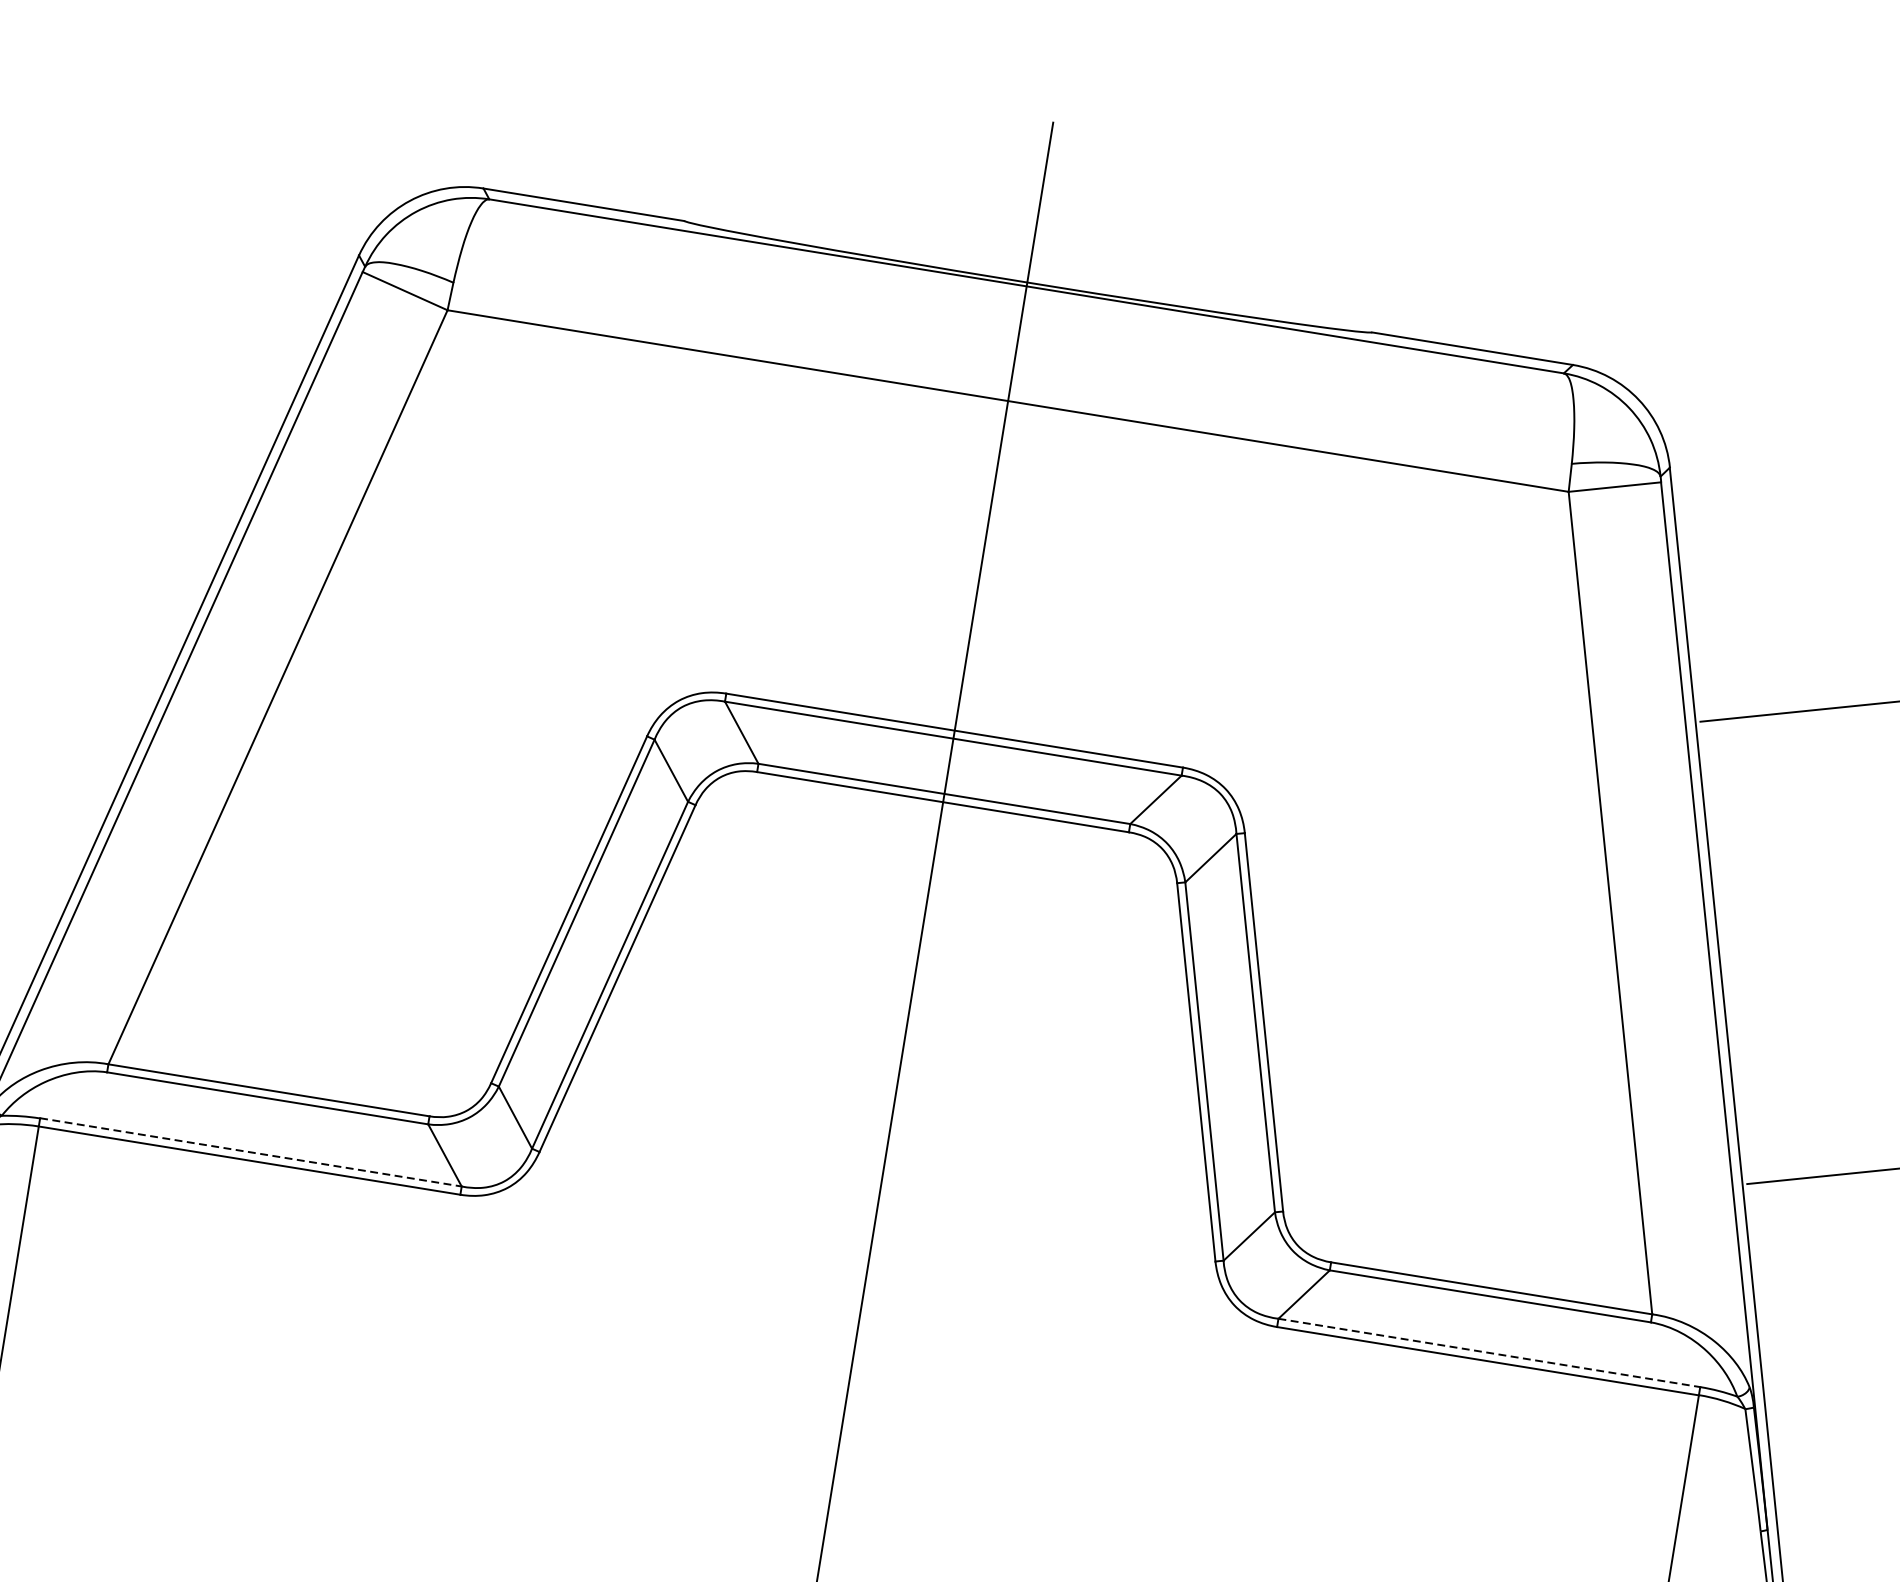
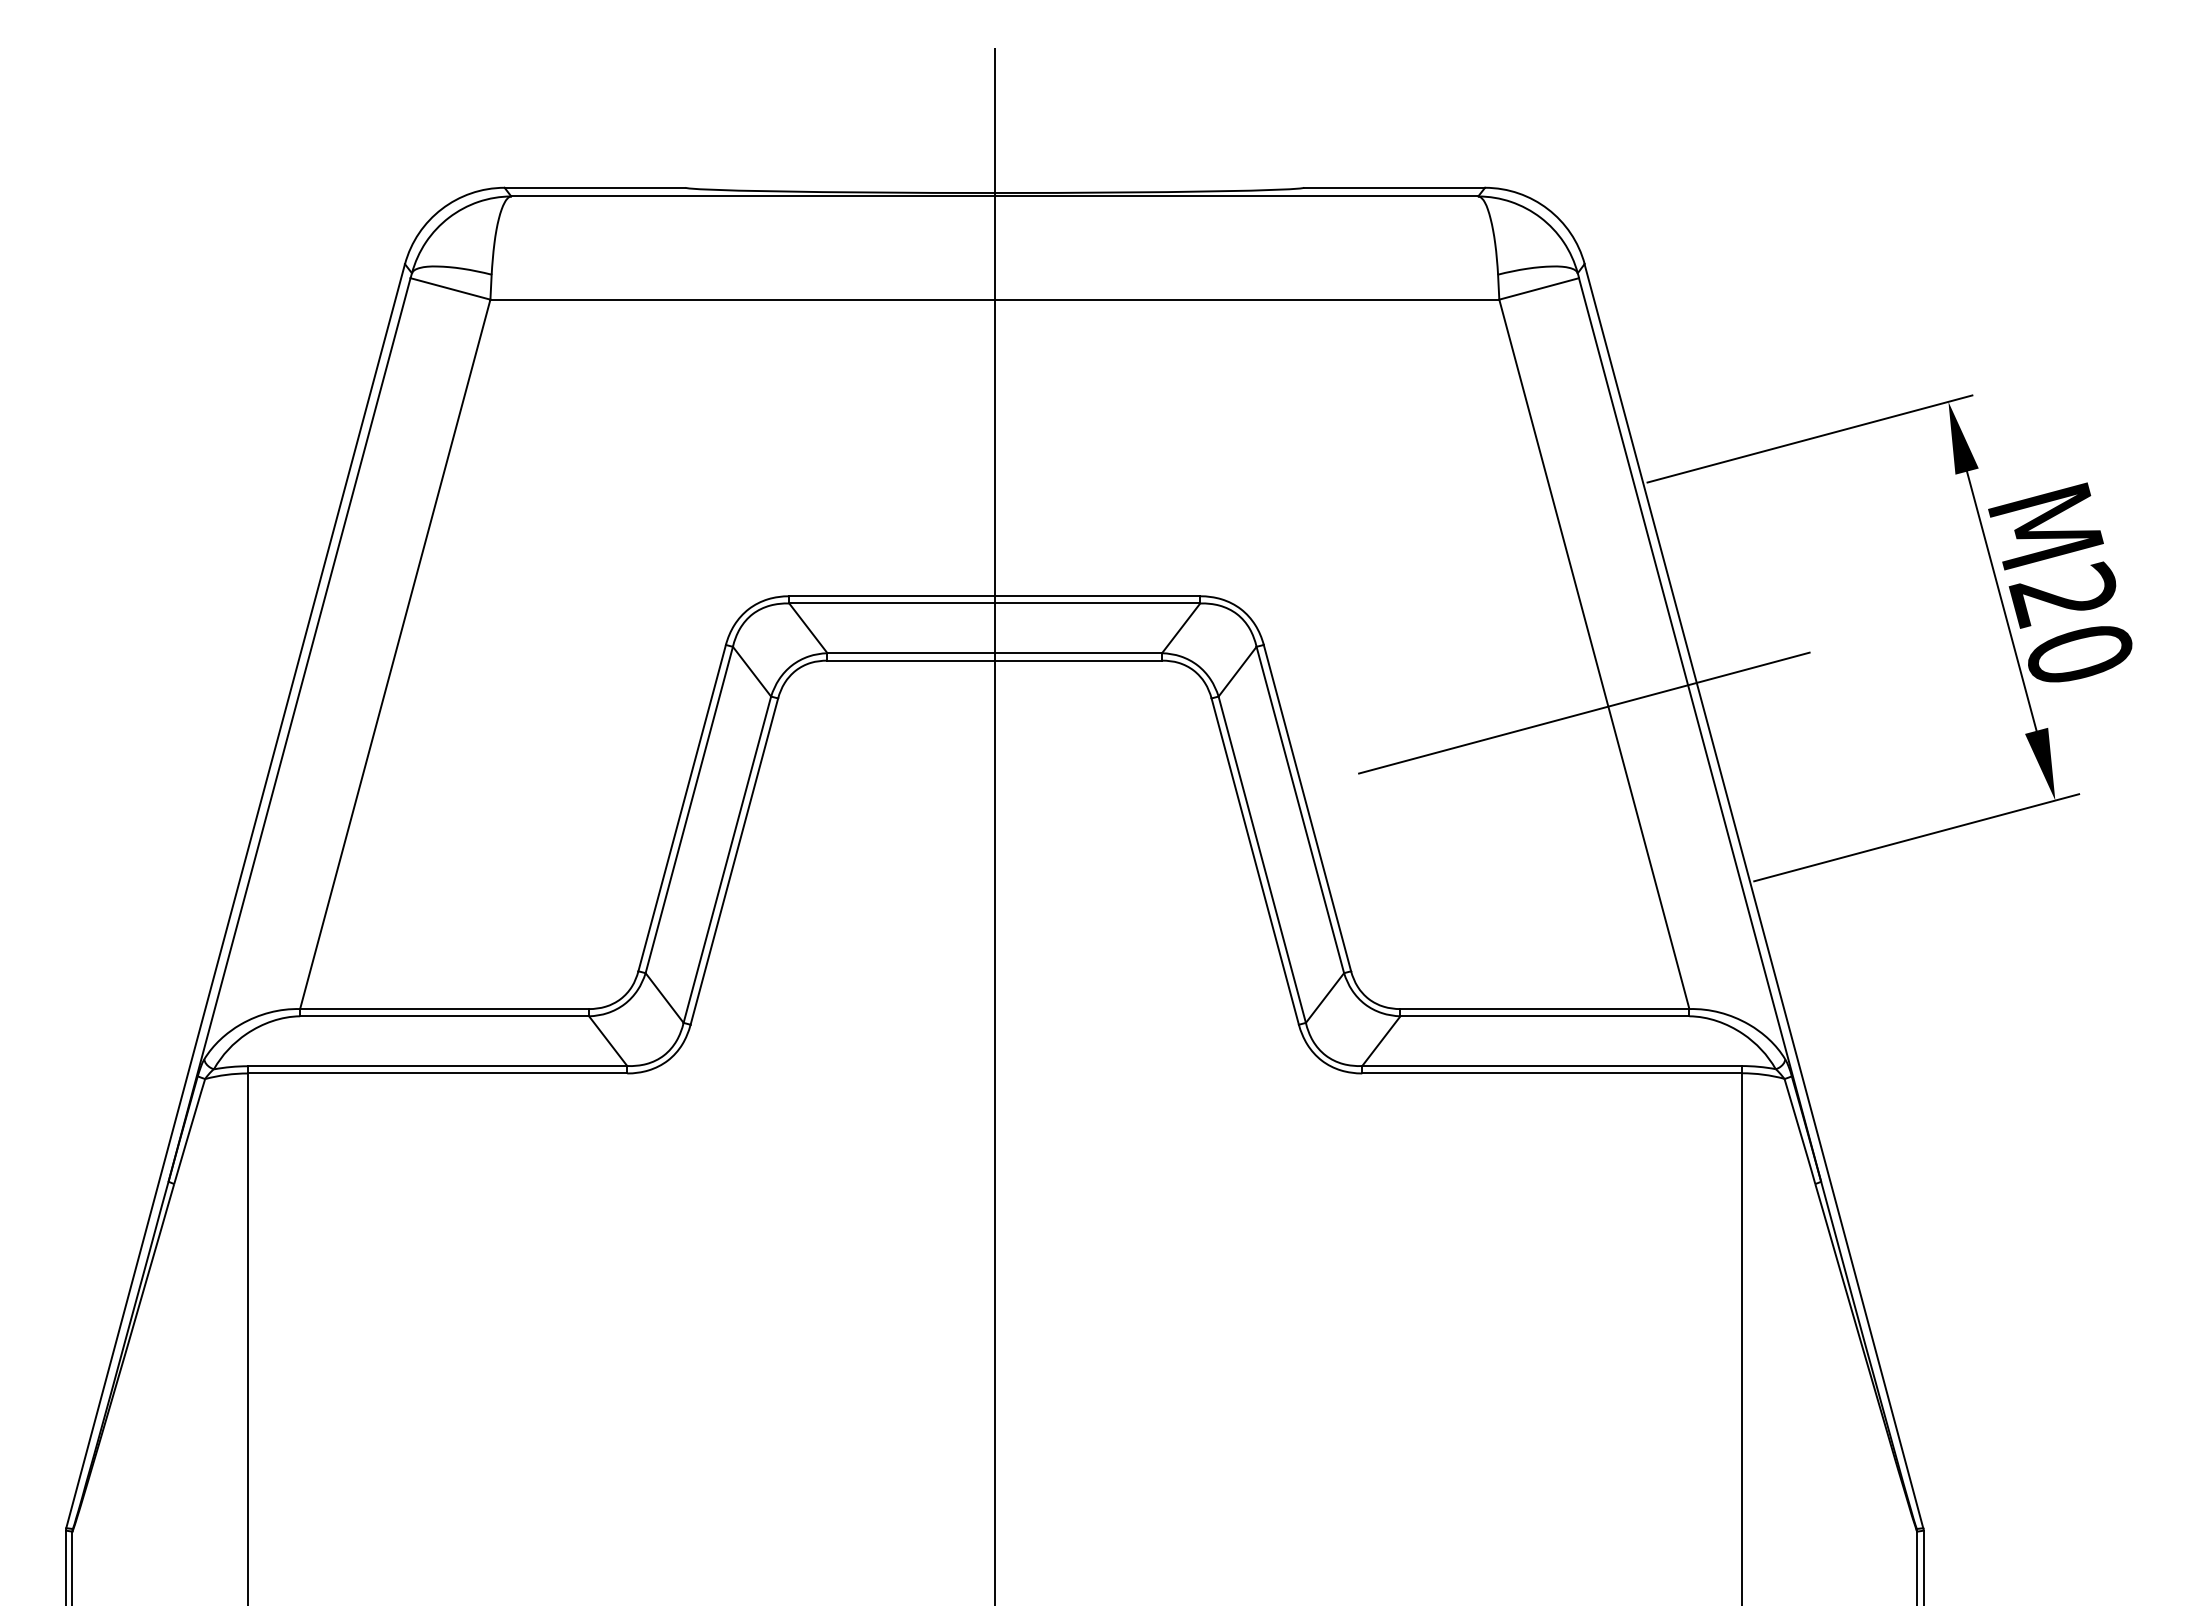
line: (1589, 965) -> (1584, 712), added
line: (250, 1152) -> (437, 1066), dashed -> solid
line: (1489, 1353) -> (1552, 1066), dashed -> solid

